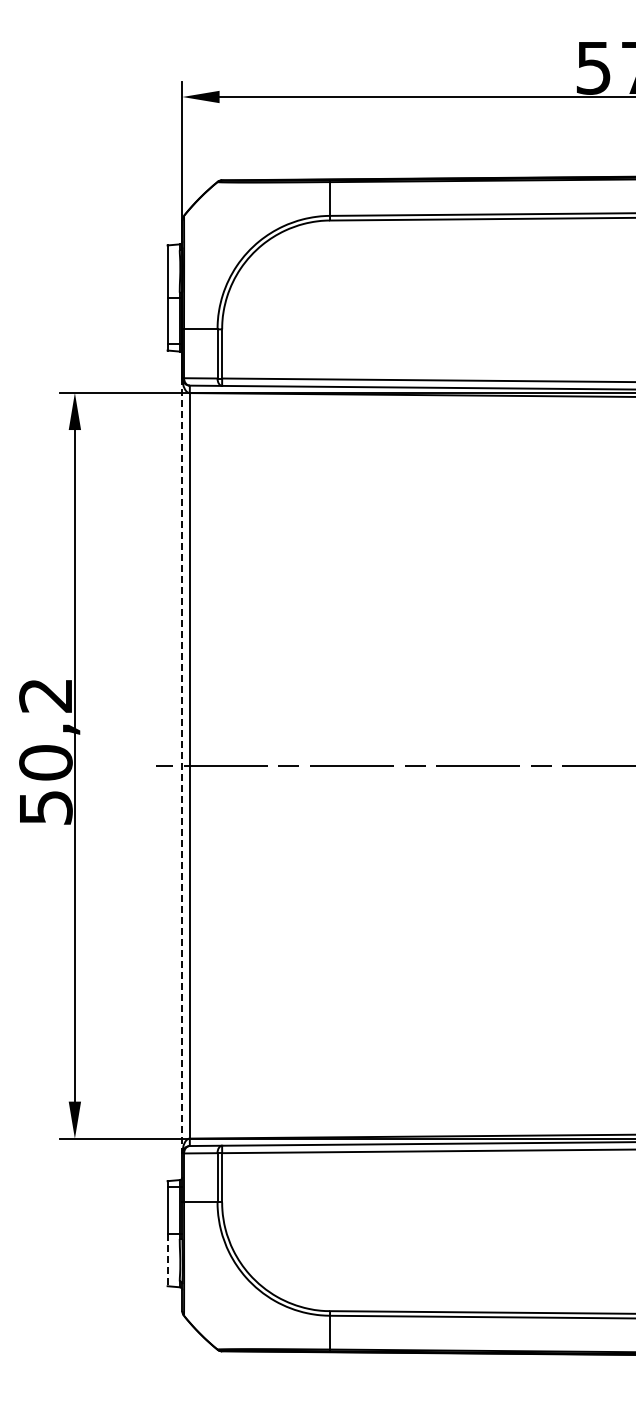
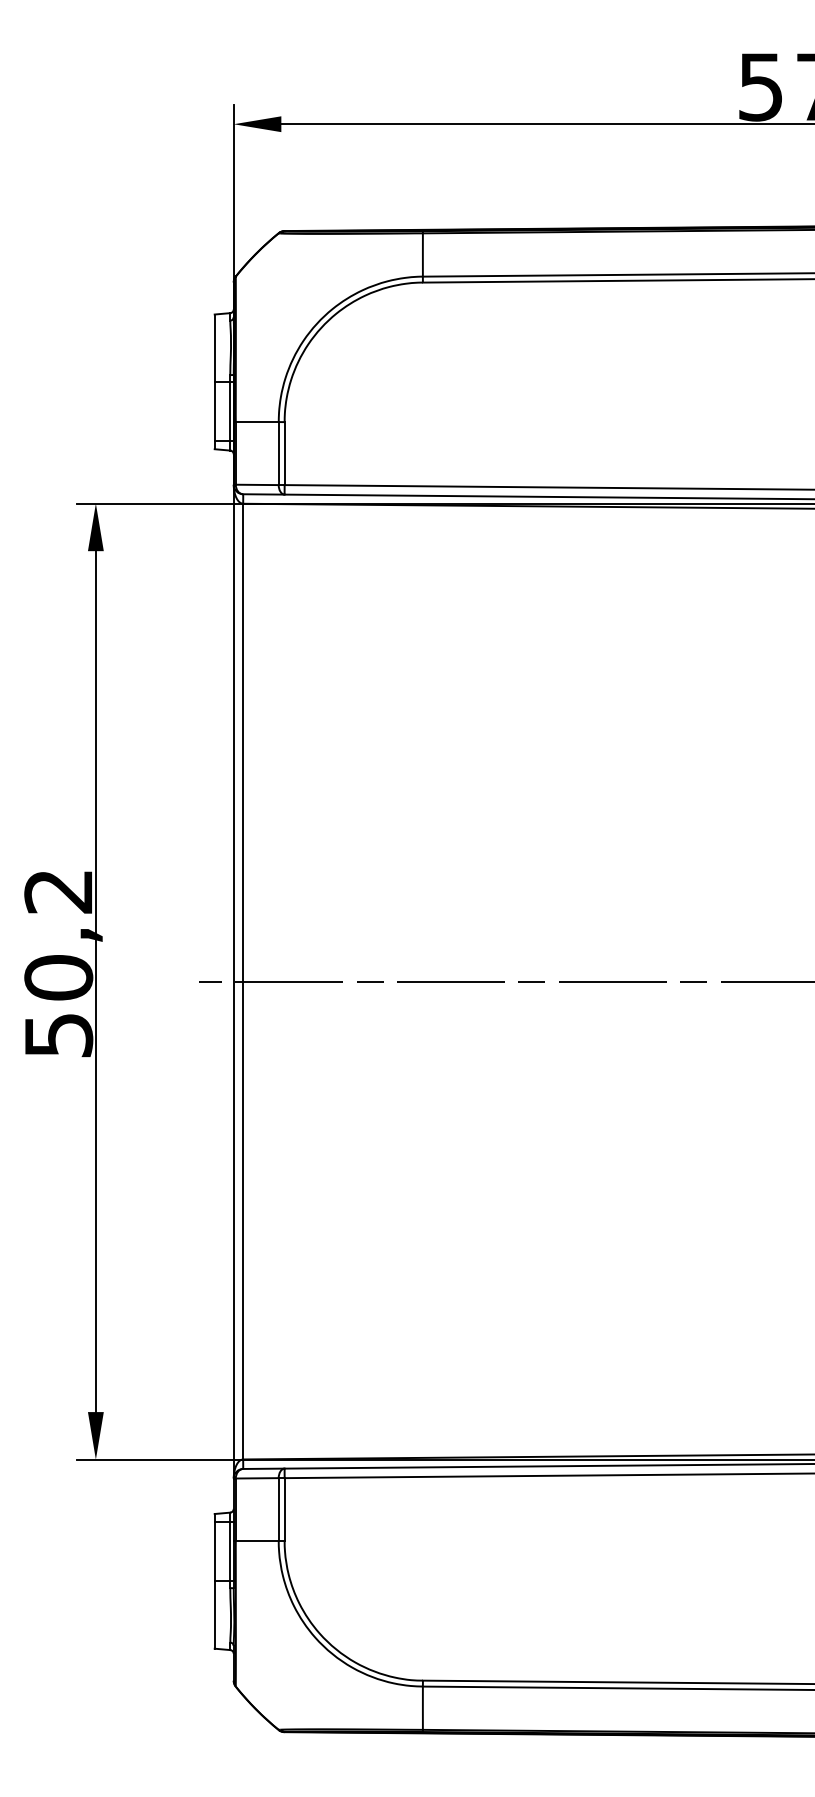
line: (182, 765) -> (233, 981), dashed -> solid
line: (167, 1260) -> (214, 1615), dashed -> solid

